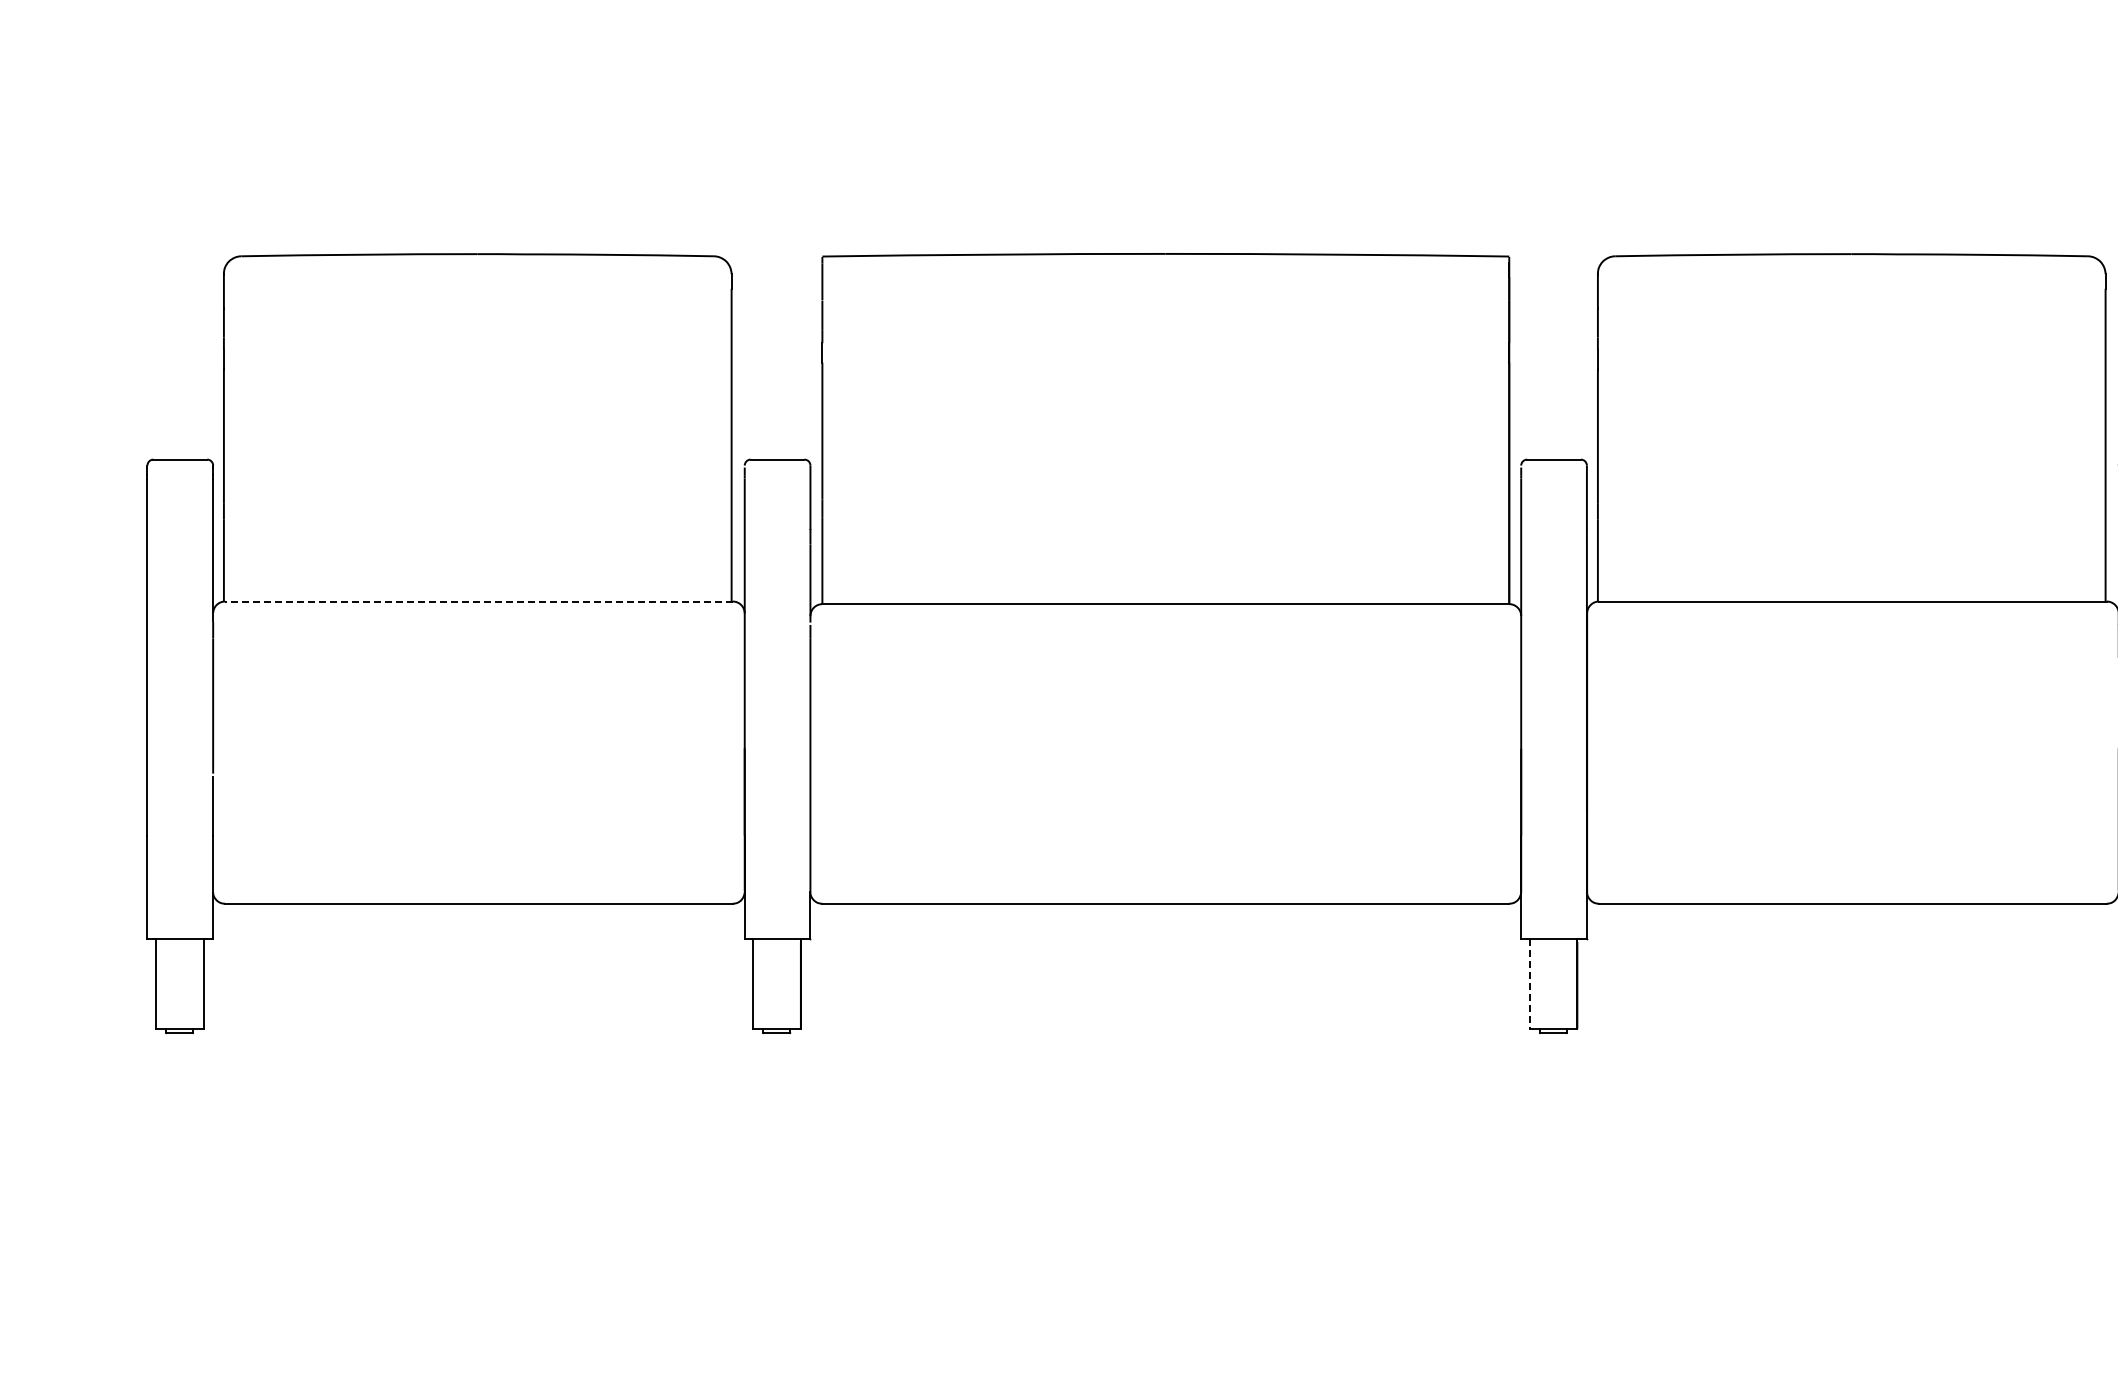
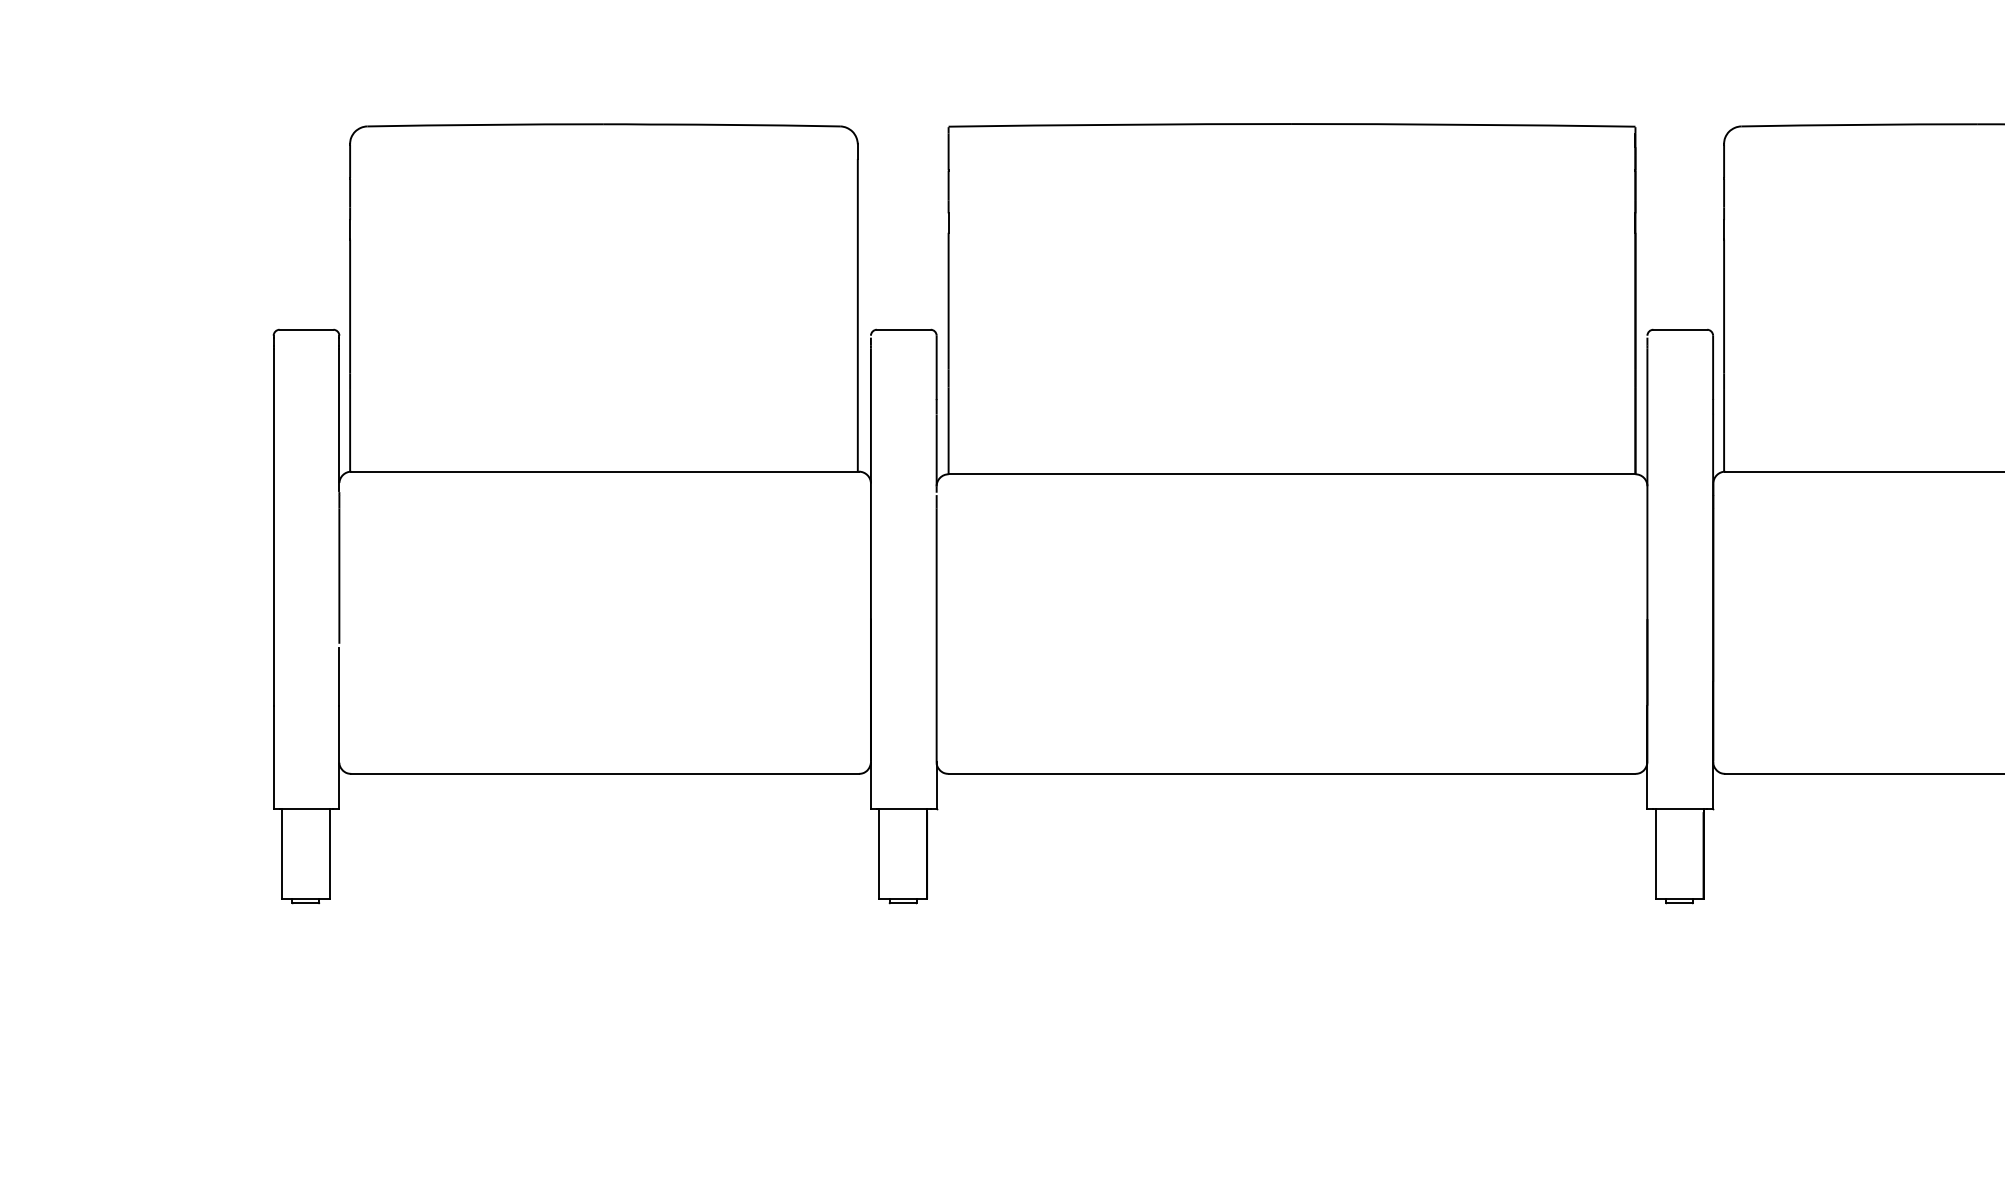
line: (478, 601) -> (604, 471), dashed -> solid
line: (1529, 983) -> (1655, 853), dashed -> solid

